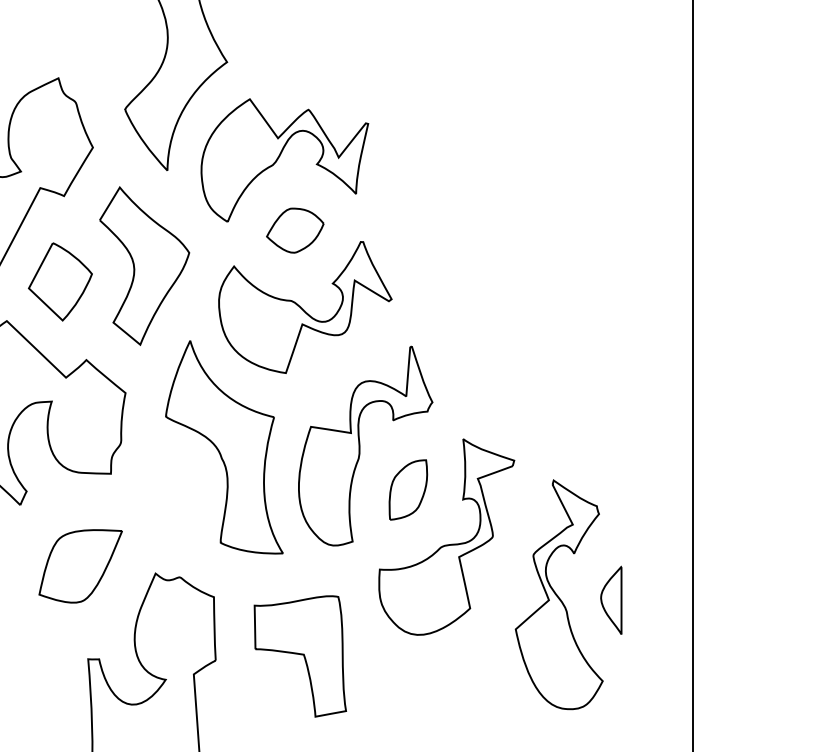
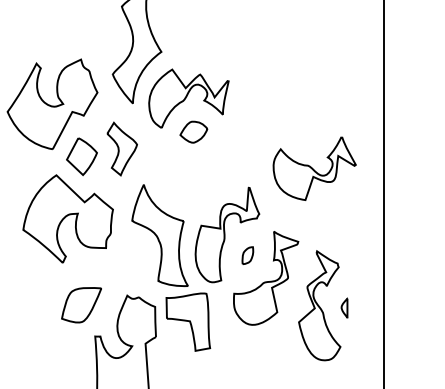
part: (145, 264) -> (122, 148), size x0.7
part: (304, 306) -> (314, 168), moved
part: (407, 489) -> (247, 255), size x0.6
part: (80, 566) -> (81, 305), moved
part: (611, 598) -> (344, 307), size x0.6
part: (300, 655) -> (188, 321), moved

